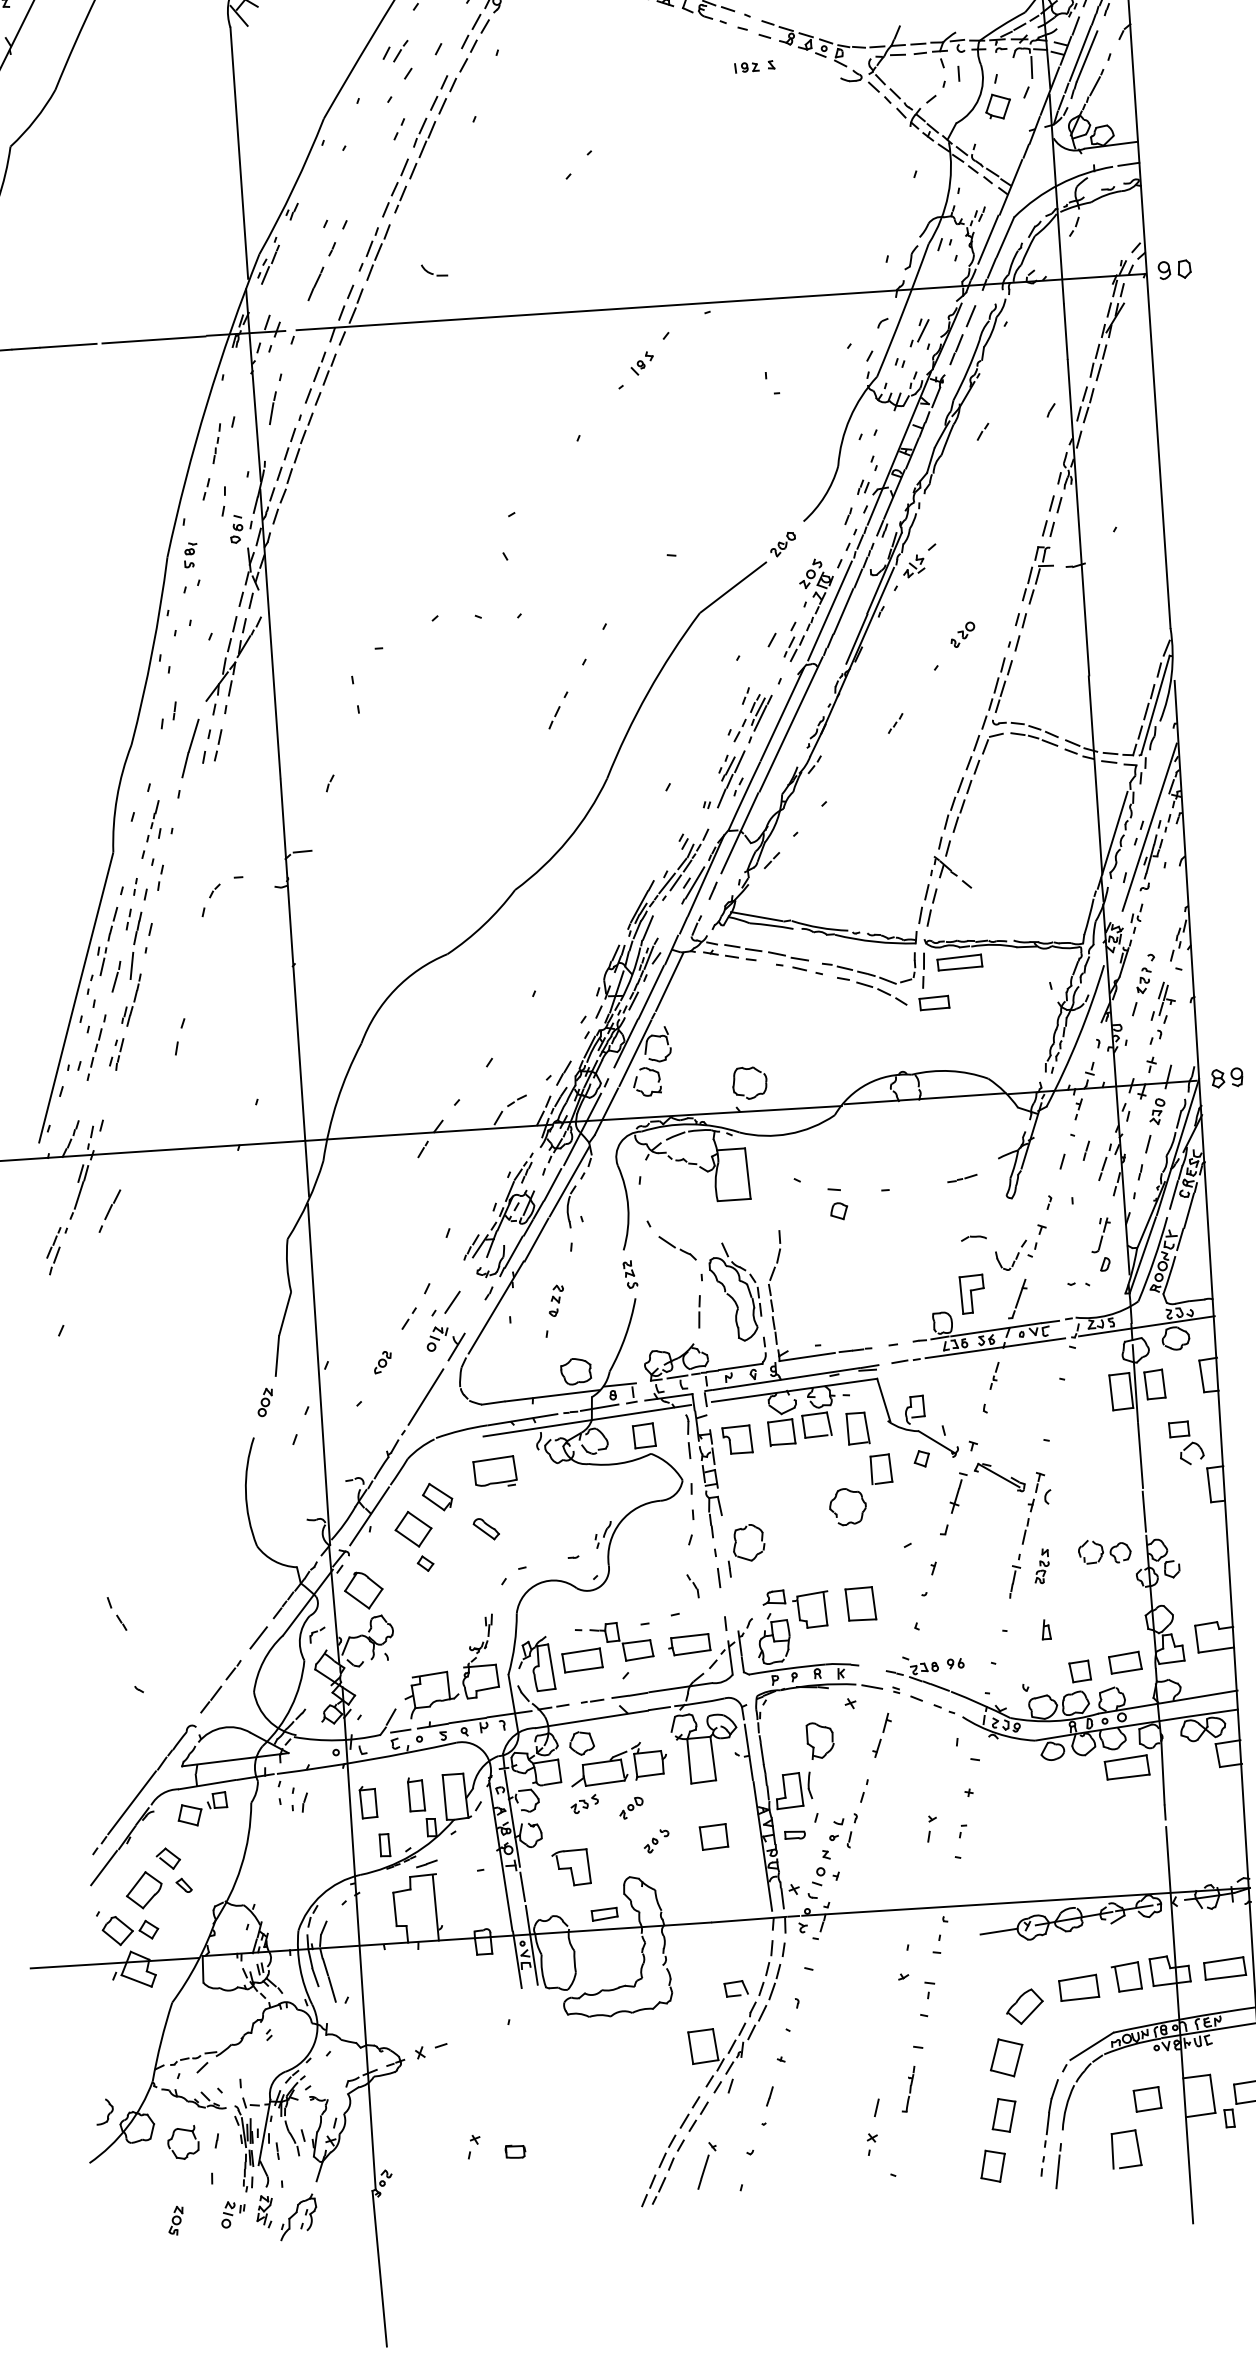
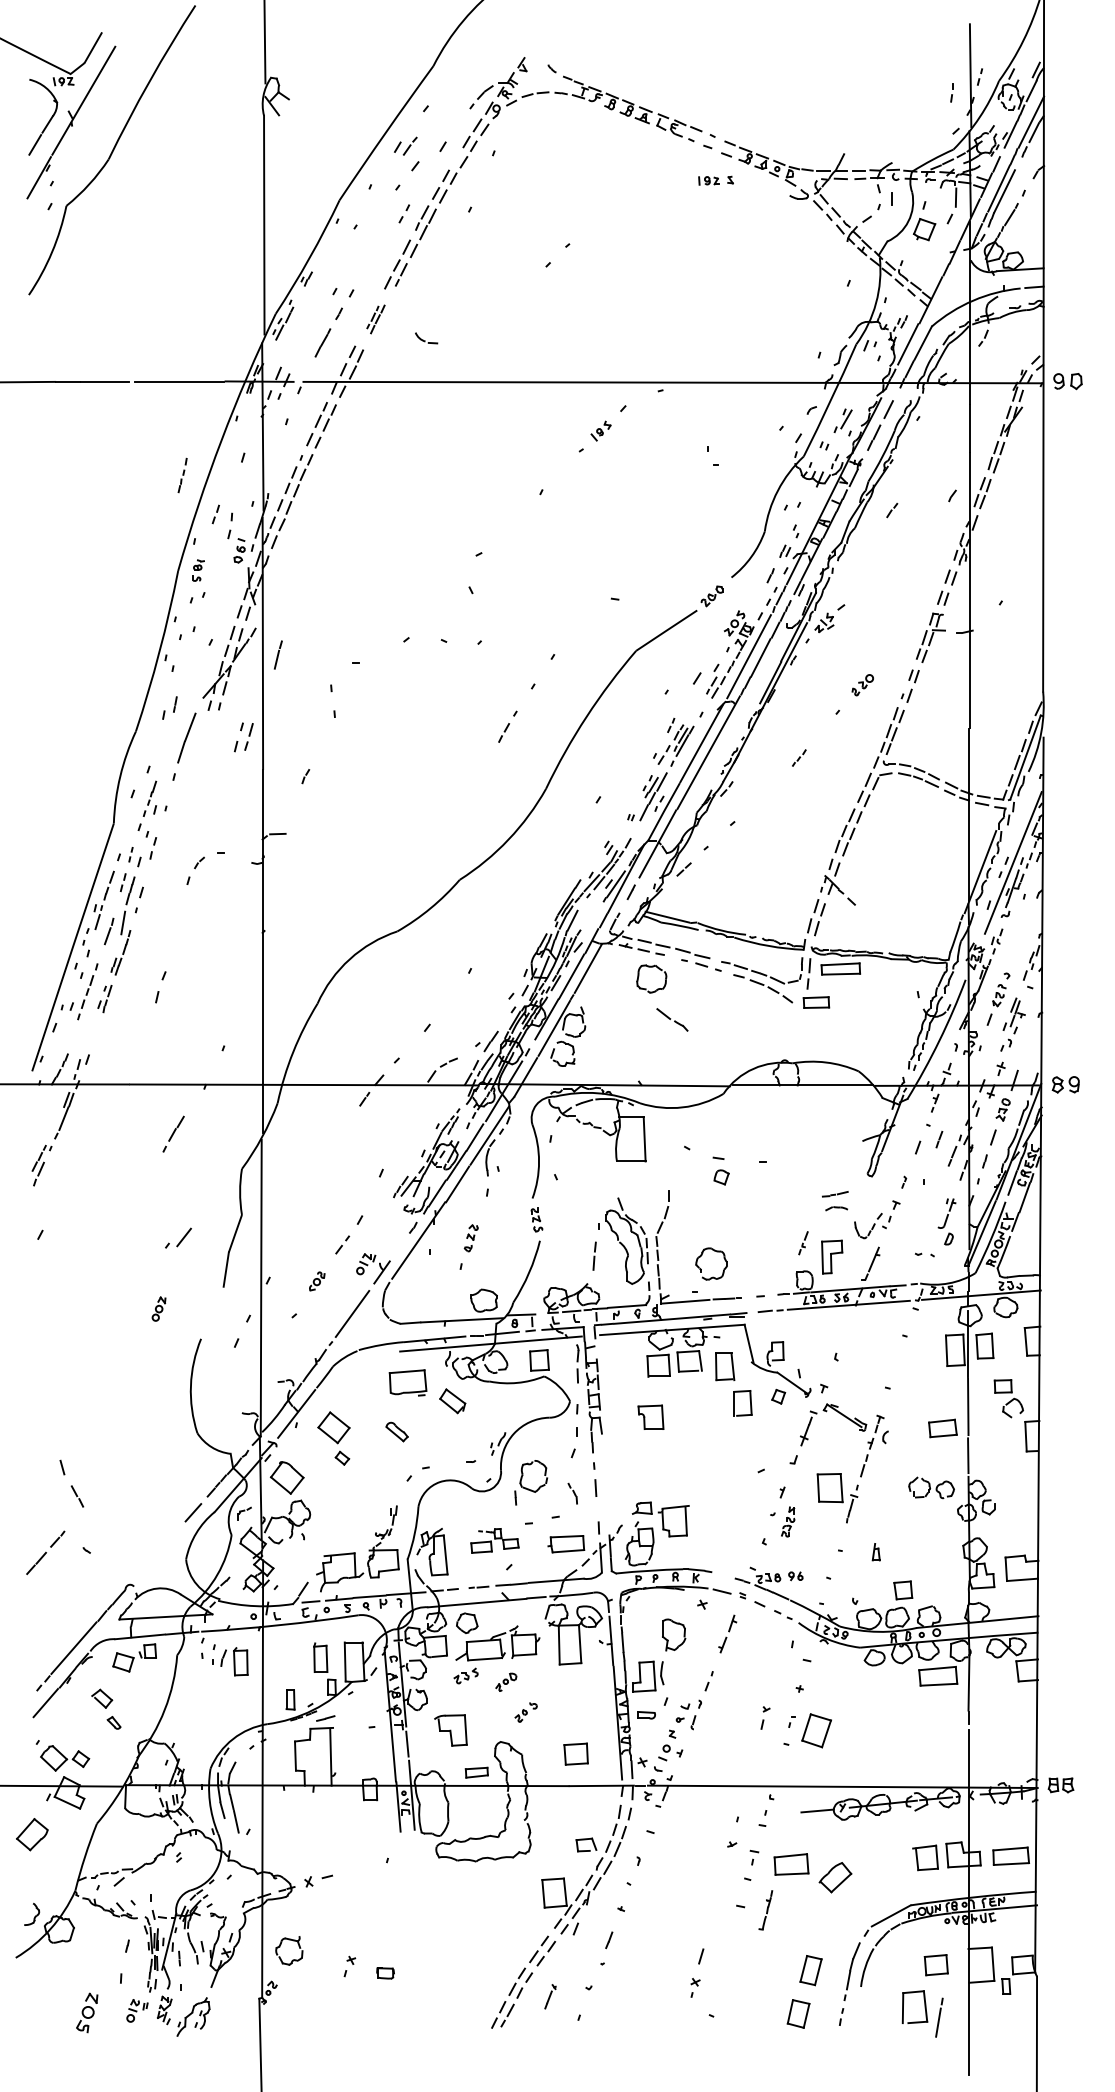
part: (374, 252) -> (375, 319), size x0.6
line: (273, 407) -> (278, 654), moved
part: (216, 443) -> (182, 475), moved
part: (211, 746) -> (243, 737), moved
part: (748, 1069) -> (651, 967), moved
line: (962, 1178) -> (835, 1194), moved
part: (109, 1210) -> (173, 1133), moved
part: (677, 1247) -> (672, 1019), moved
part: (446, 1302) -> (178, 1237), moved
part: (994, 1376) -> (803, 1243), moved
part: (264, 1401) -> (158, 1308), moved
part: (736, 1438) -> (650, 1416), moved
part: (437, 1497) -> (452, 1401), moved
part: (836, 1512) -> (701, 1268), moved
part: (744, 1557) -> (529, 1488), moved
part: (1042, 1565) -> (788, 1521), moved
part: (860, 1604) -> (829, 1488), moved
part: (117, 1613) -> (72, 1483), size x1.6
part: (606, 1646) -> (494, 1540), size x0.6
part: (1124, 1662) -> (942, 1428), moved
line: (220, 1686) -> (45, 1552), moved
part: (368, 1802) -> (240, 1661), moved
part: (713, 1836) -> (575, 1753), moved
part: (144, 1890) -> (32, 1834), moved
part: (1078, 1987) -> (791, 1864), moved
part: (1006, 2057) -> (816, 1730), moved
part: (908, 2089) -> (765, 1910), moved
part: (173, 2139) -> (280, 1947), moved
part: (706, 2165) -> (550, 1996), size x0.6
line: (1058, 2165) -> (939, 2017), moved
part: (176, 2220) -> (87, 2012), size x1.6

